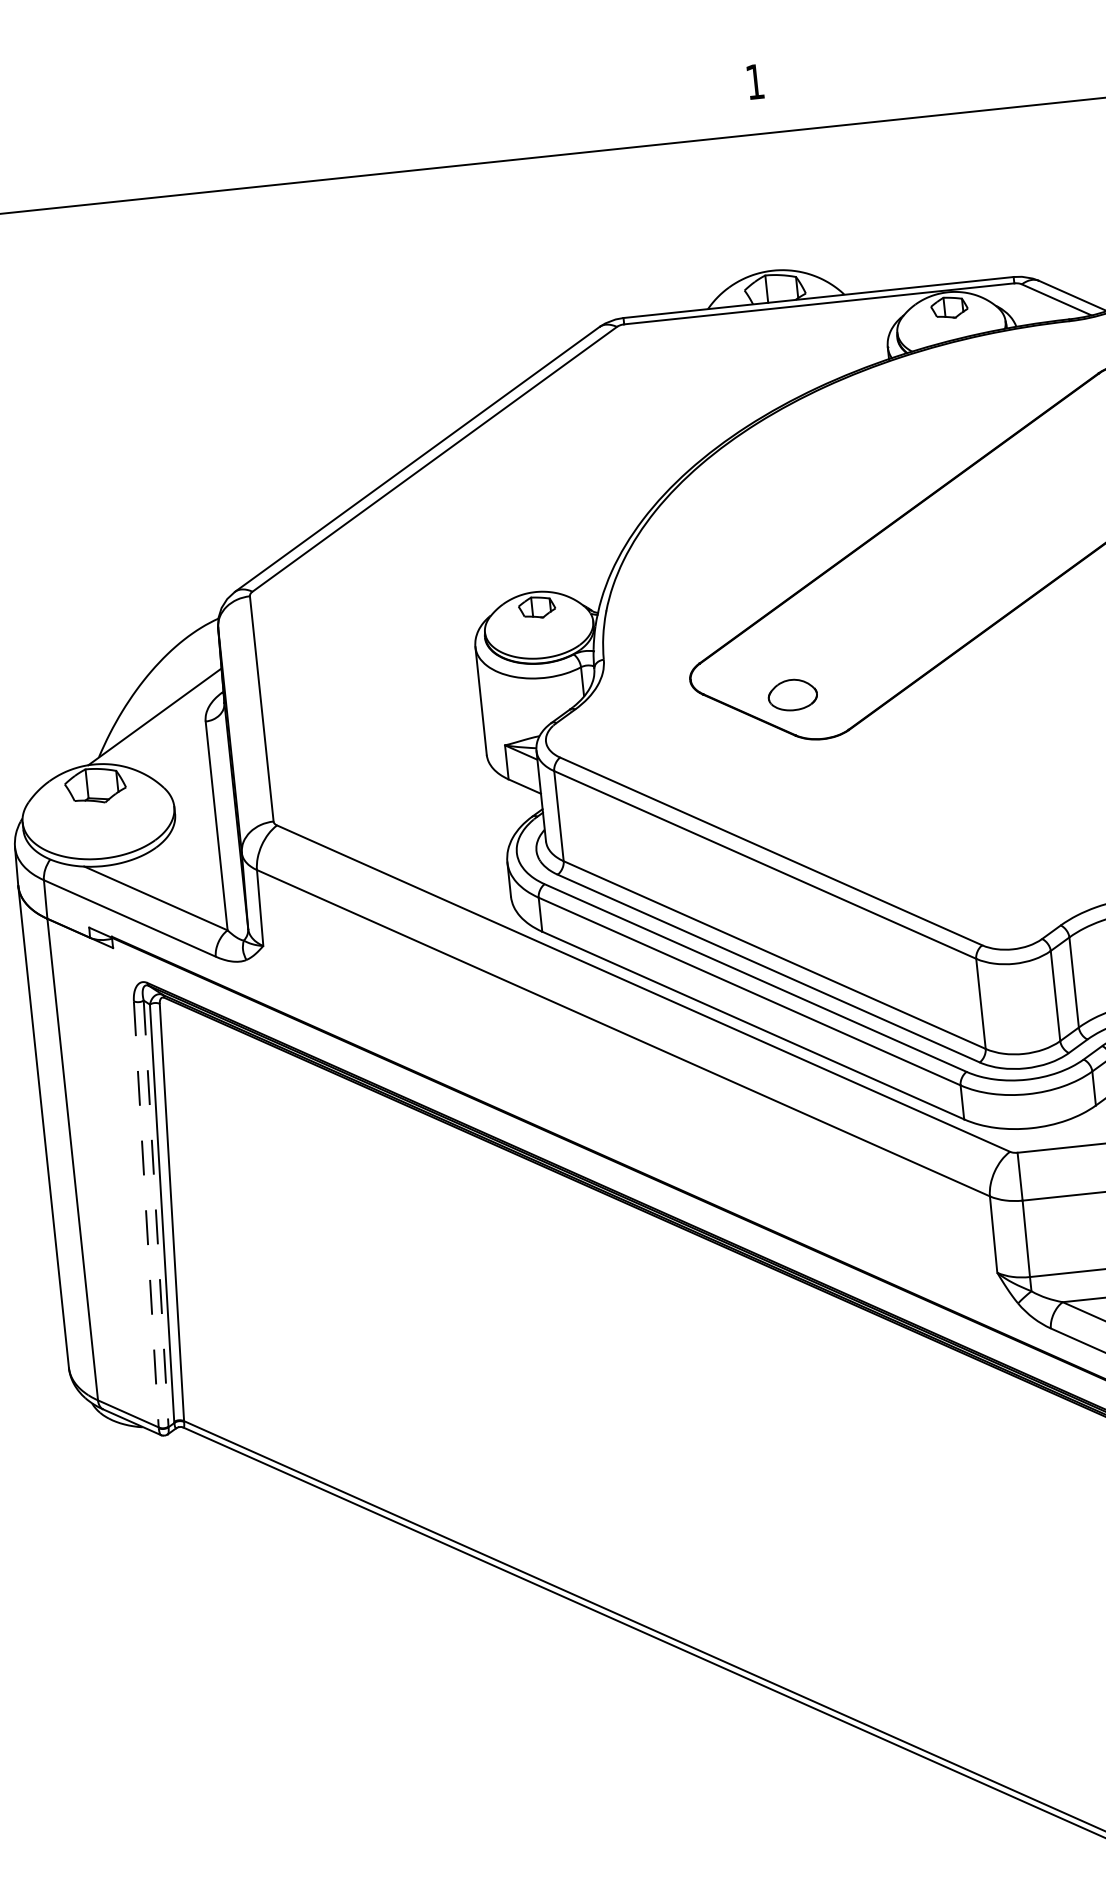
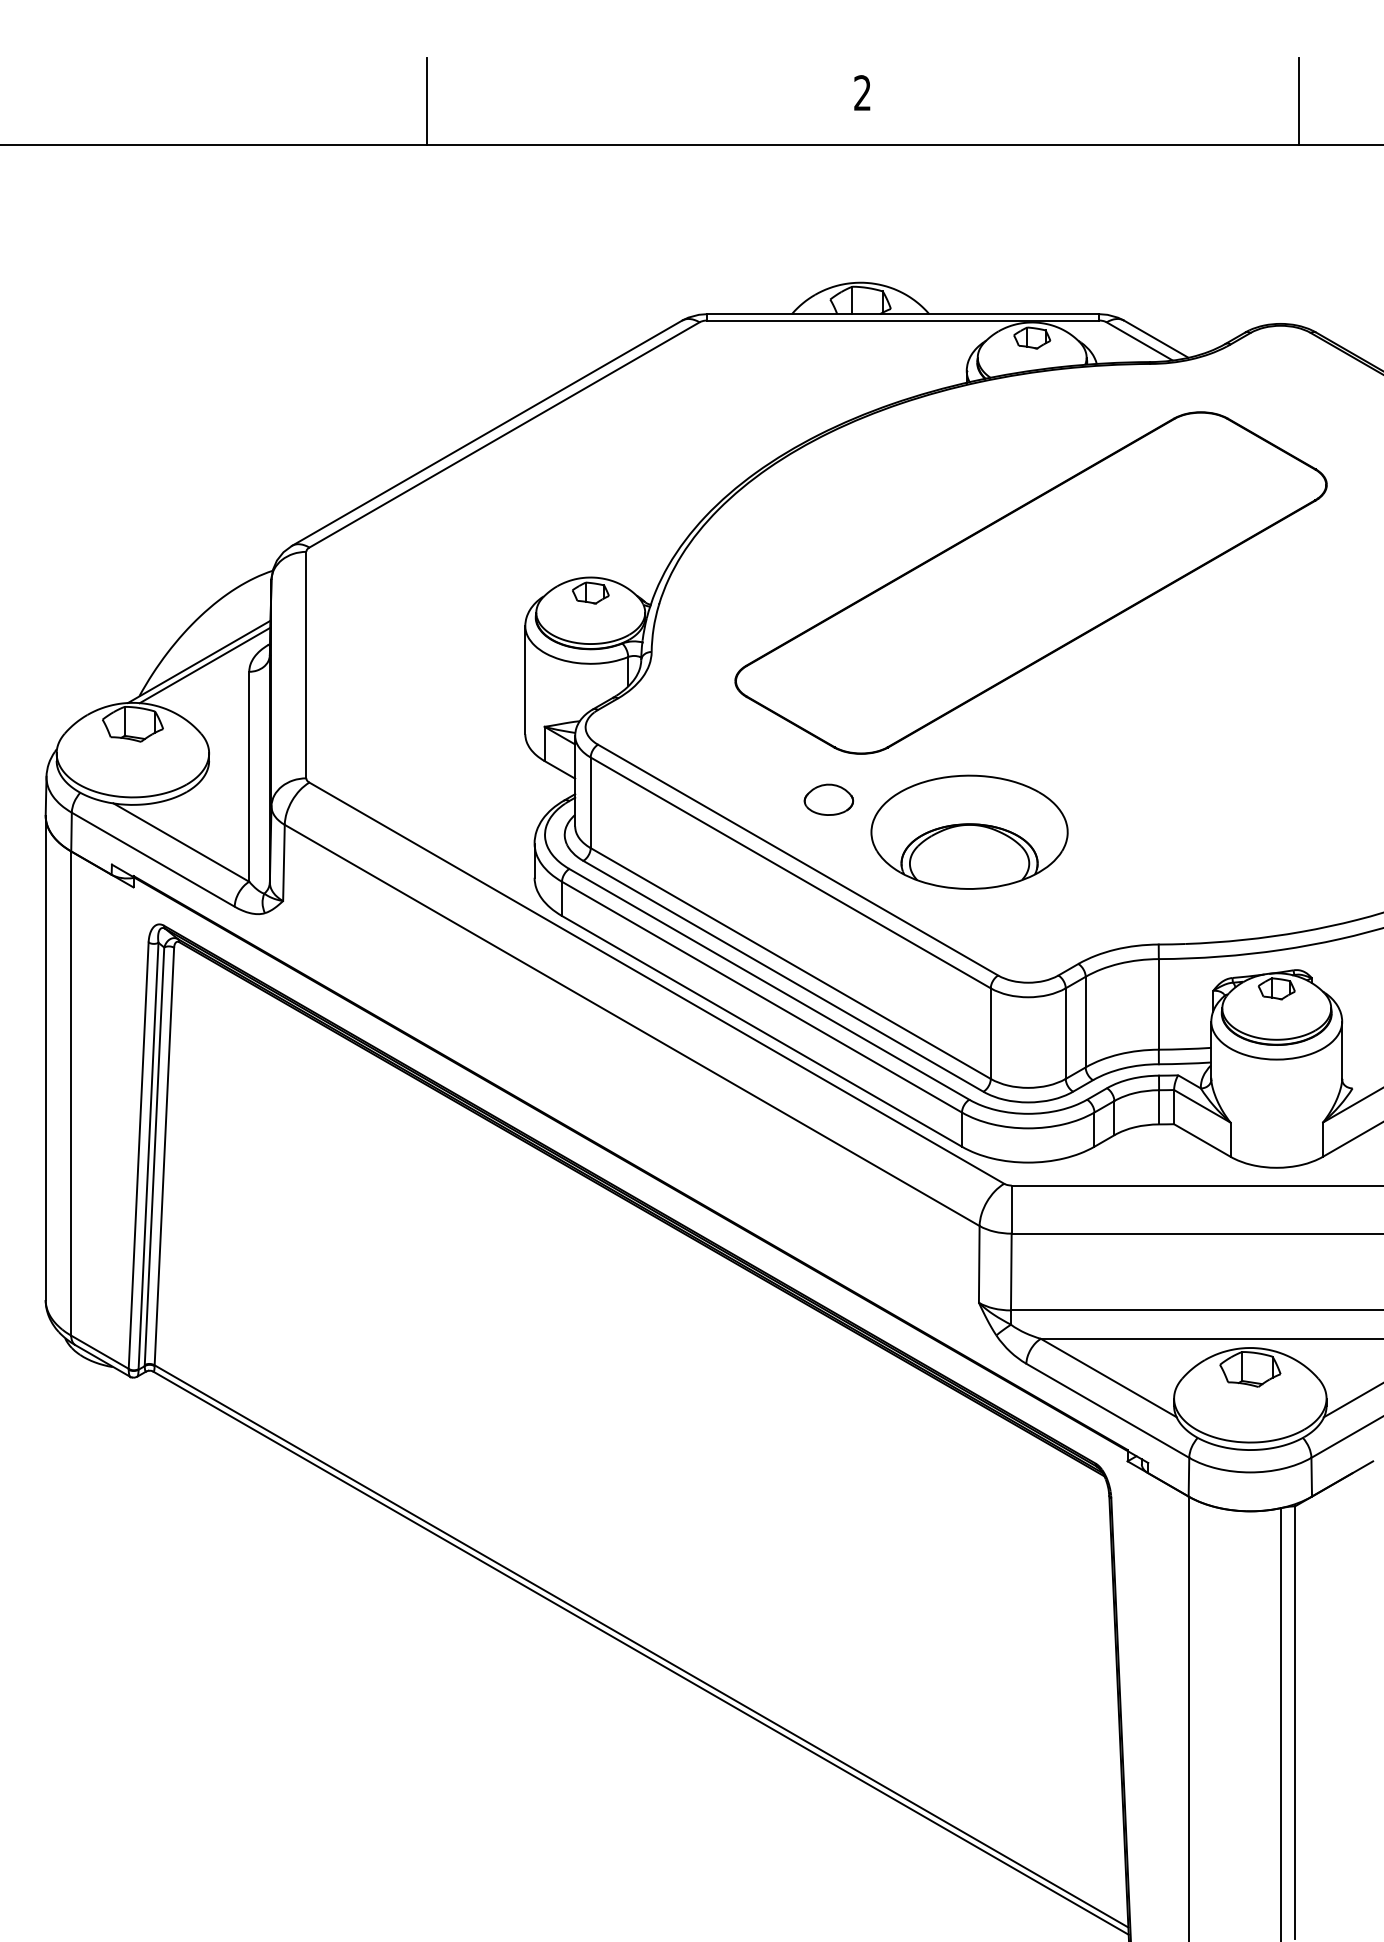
text: (755, 81) -> (862, 92), 1 -> 2
line: (322, 135) -> (426, 101), added
part: (792, 694) -> (828, 799), moved
line: (160, 719) -> (204, 665), added
part: (938, 805) -> (969, 831), added
line: (156, 1214) -> (148, 1156), dashed -> solid
line: (146, 1215) -> (138, 1156), dashed -> solid

